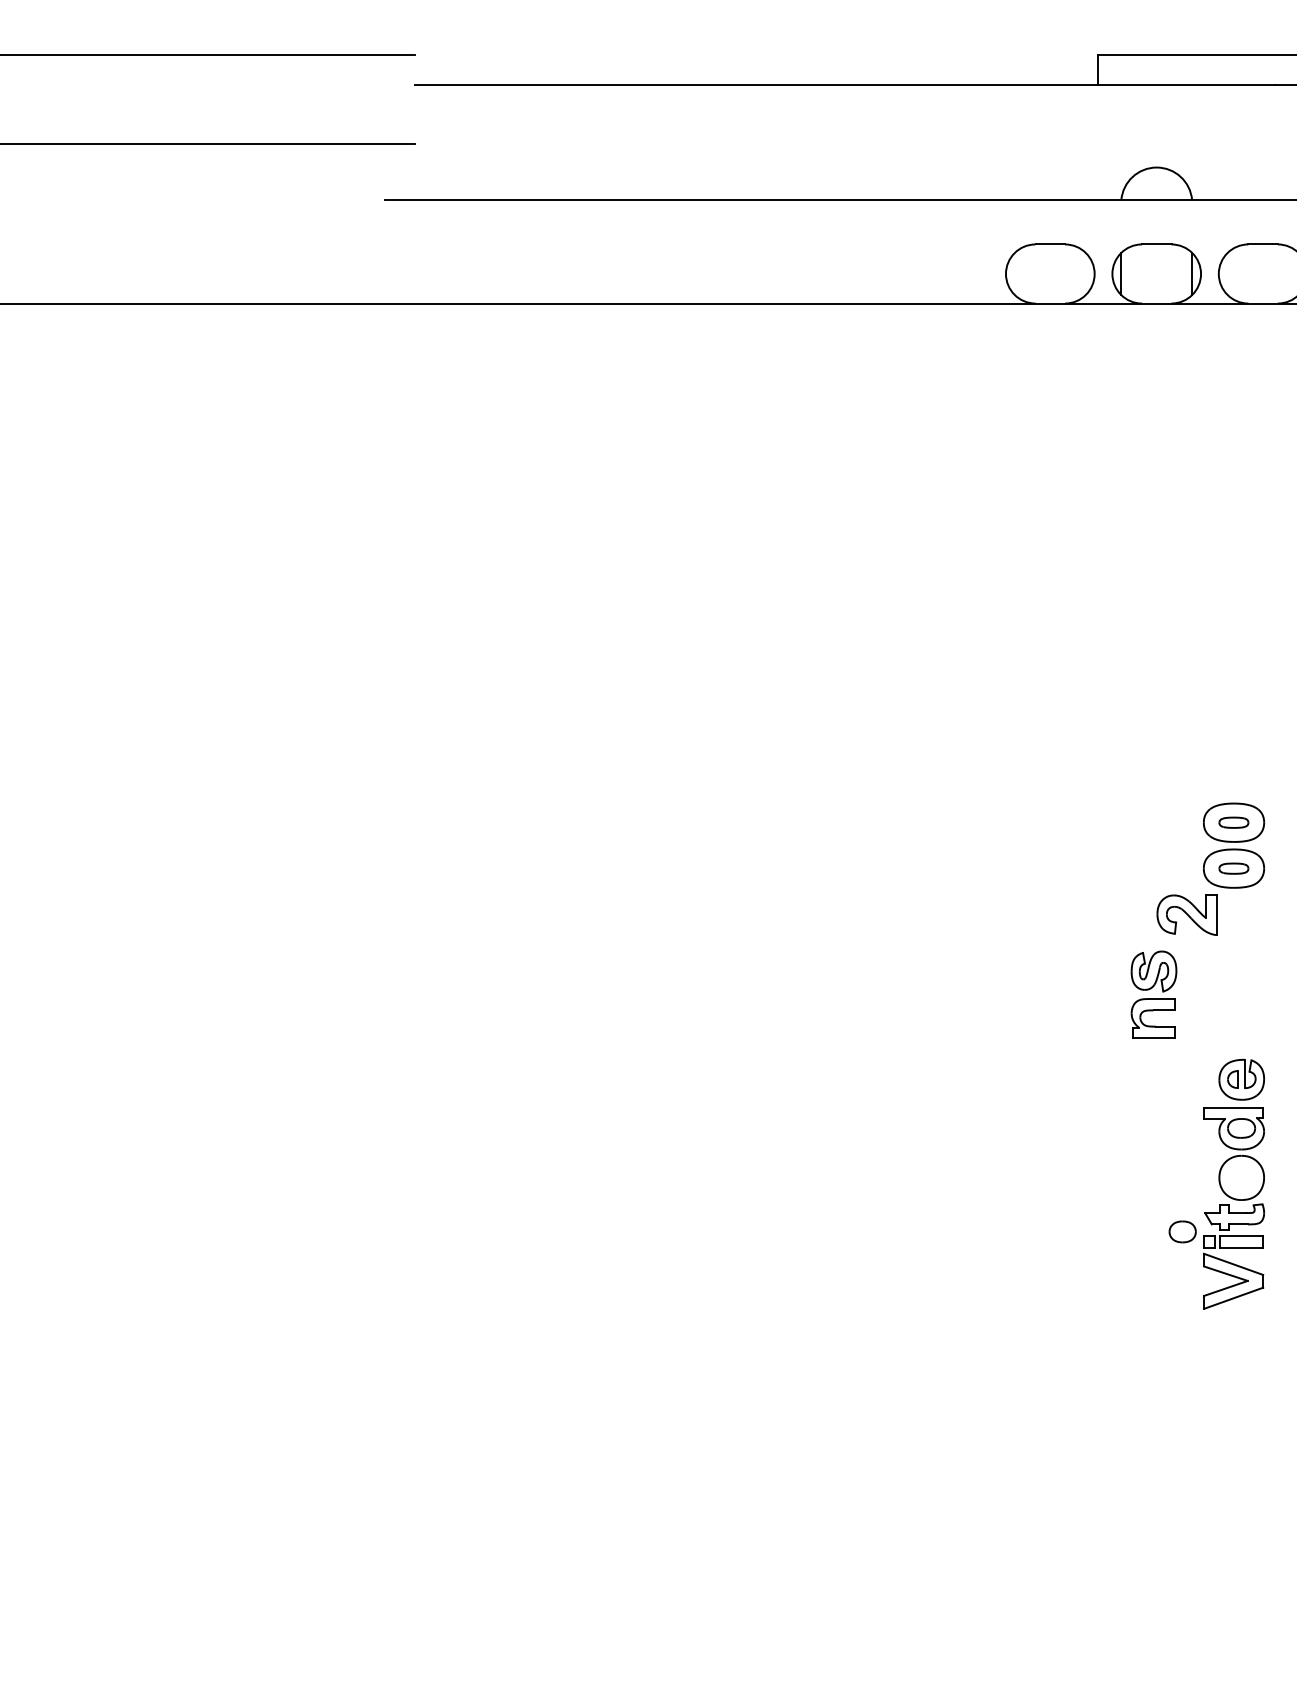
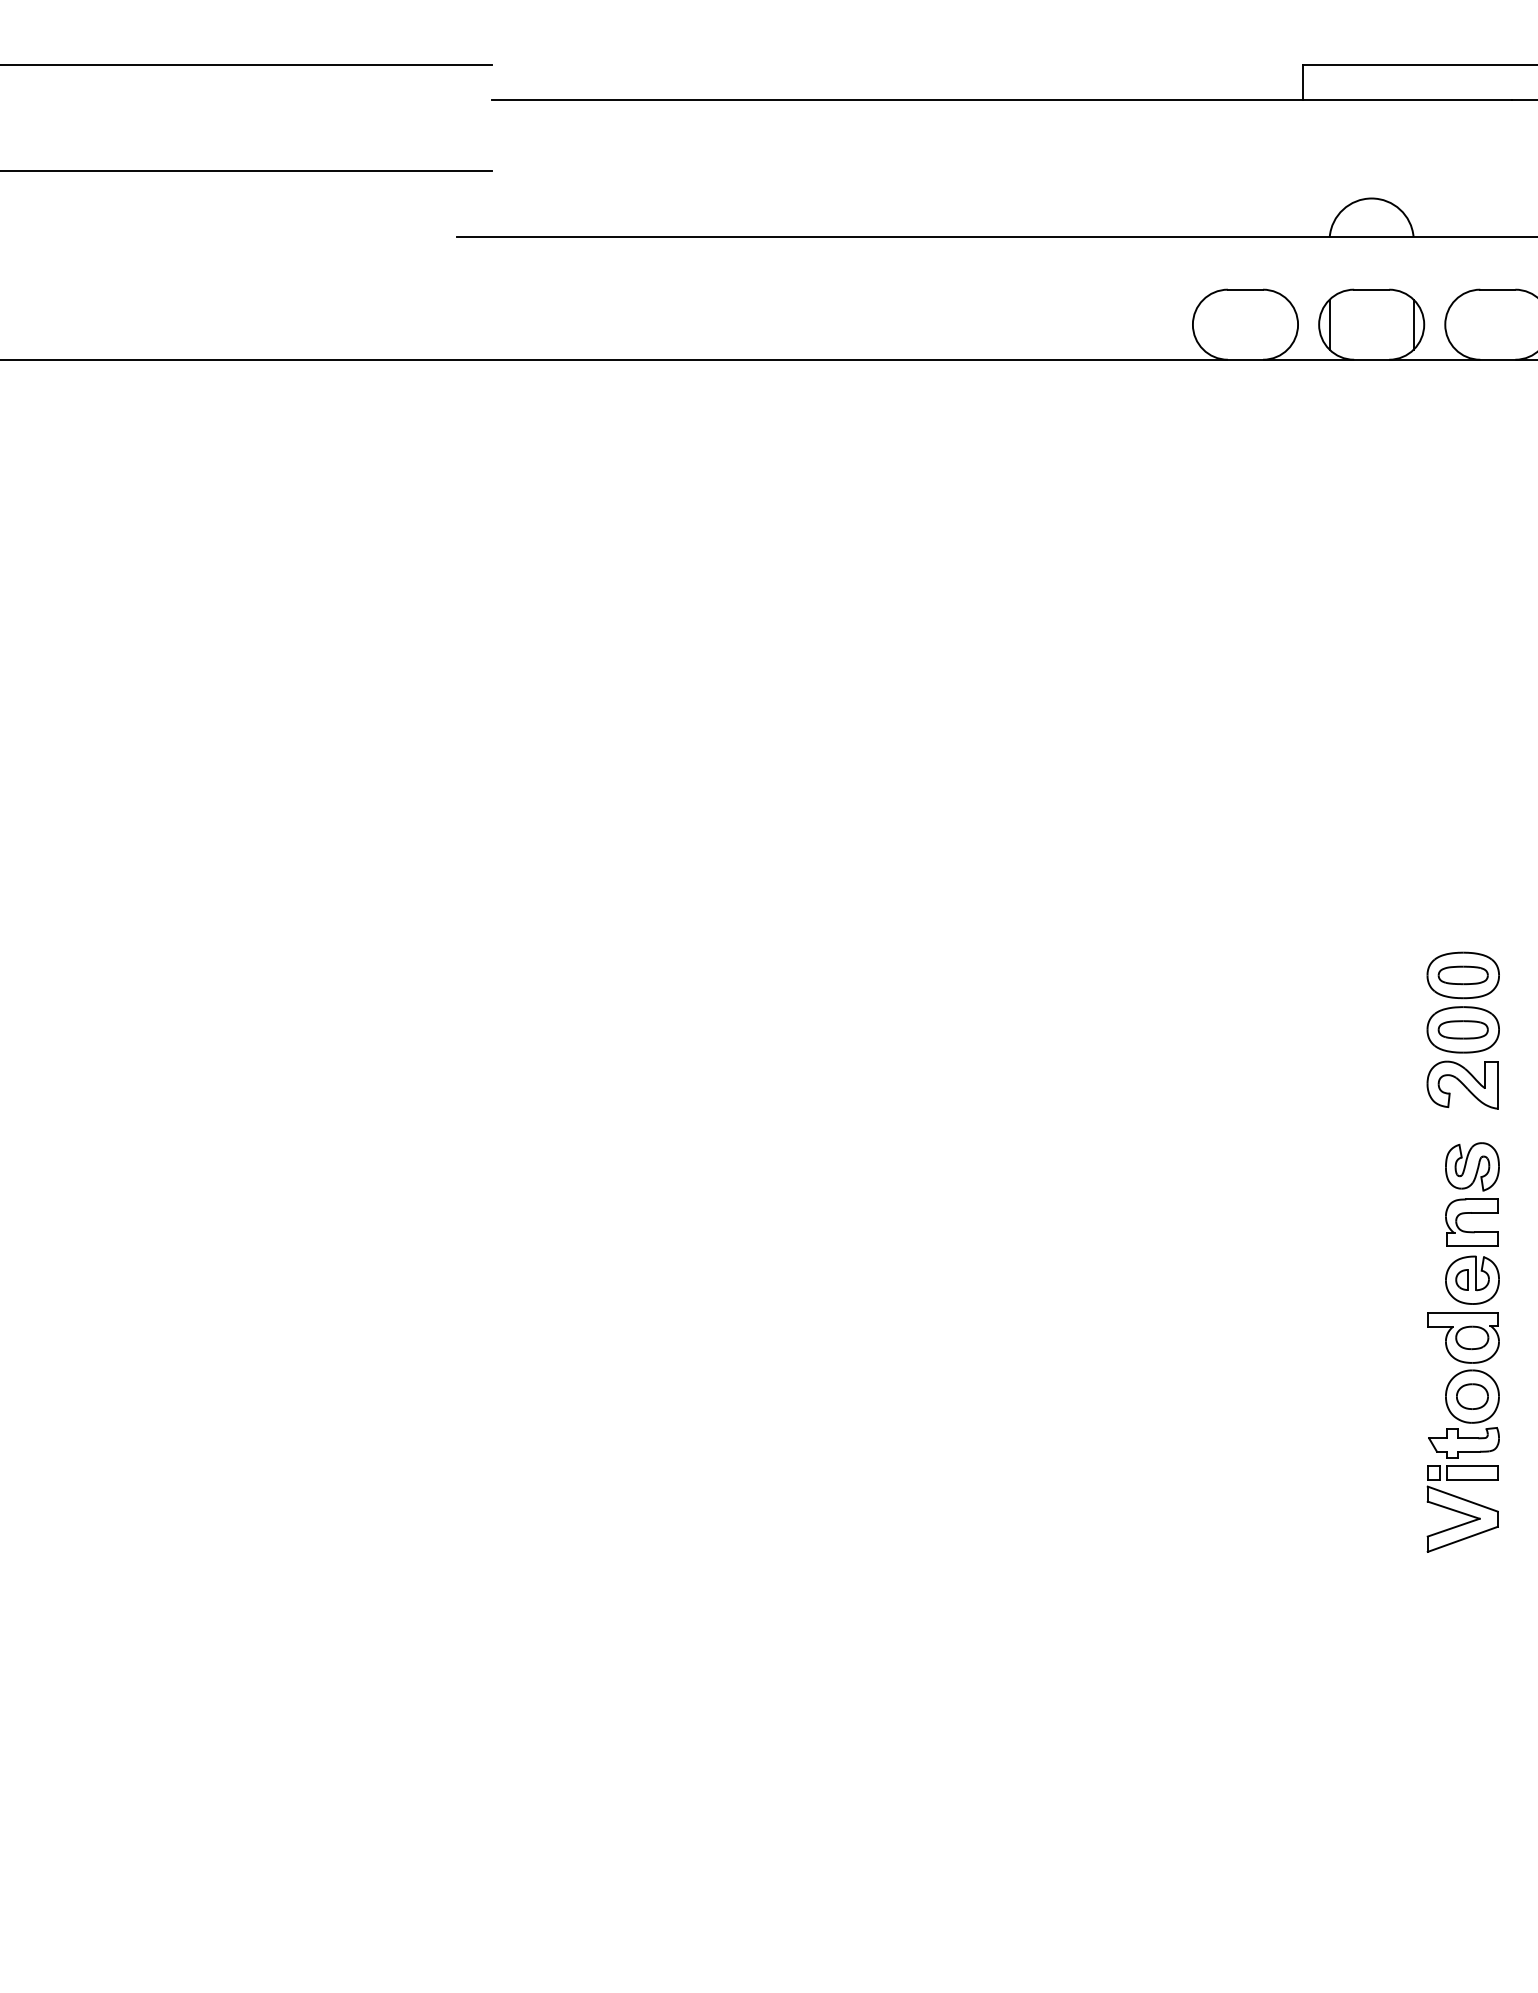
part: (1233, 822) -> (1462, 975), size x1.43
part: (1233, 868) -> (1462, 1029), size x1.43
part: (1186, 914) -> (1462, 1084), moved
part: (1154, 994) -> (1472, 1194), moved
part: (1182, 1231) -> (1472, 1396), moved

